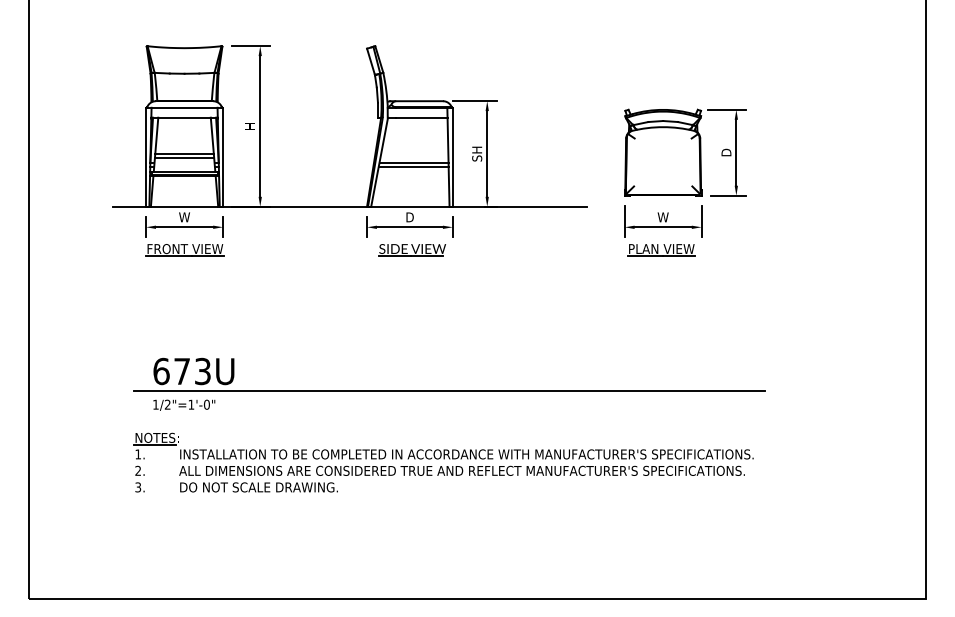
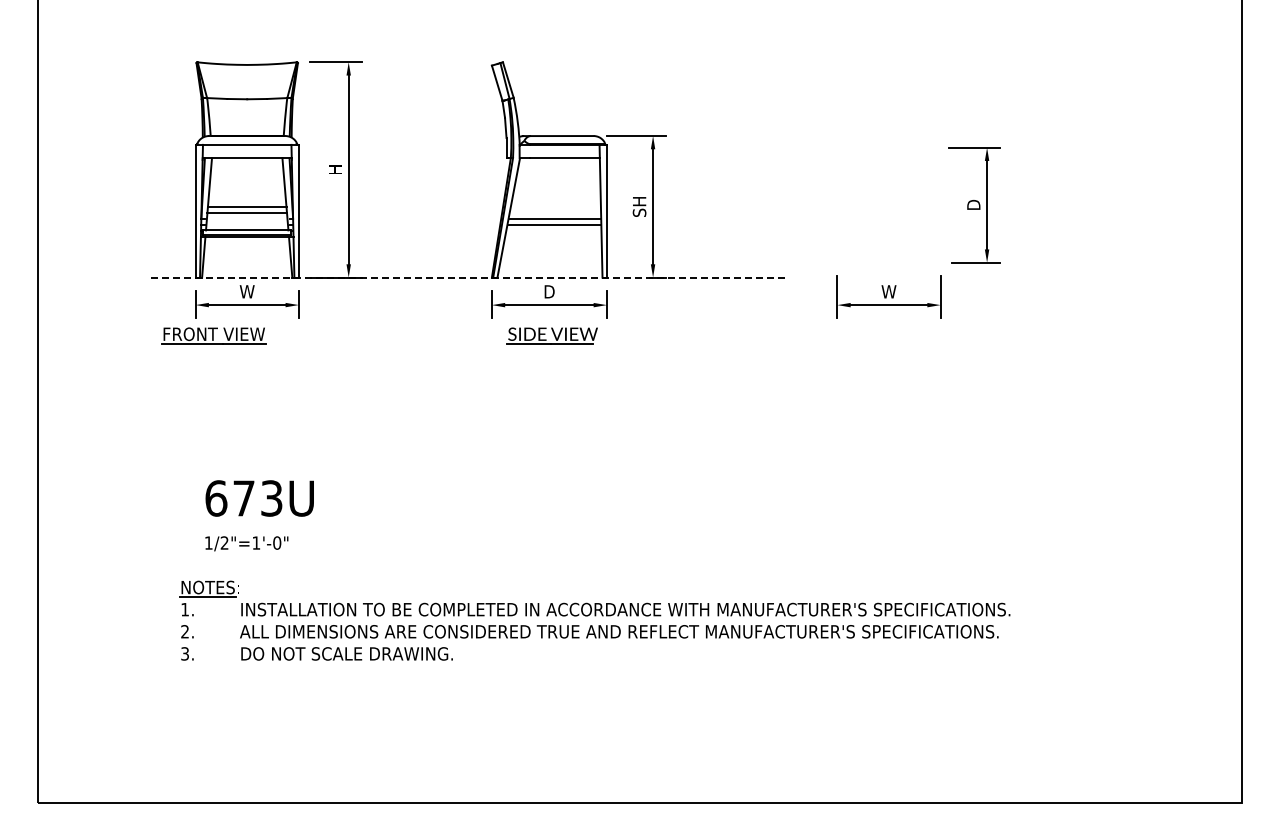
part: (662, 152) -> (888, 204), removed
line: (350, 206) -> (469, 277), solid -> dashed
part: (184, 249) -> (213, 335), moved
part: (661, 249) -> (886, 335), removed
line: (449, 390) -> (602, 524), removed

